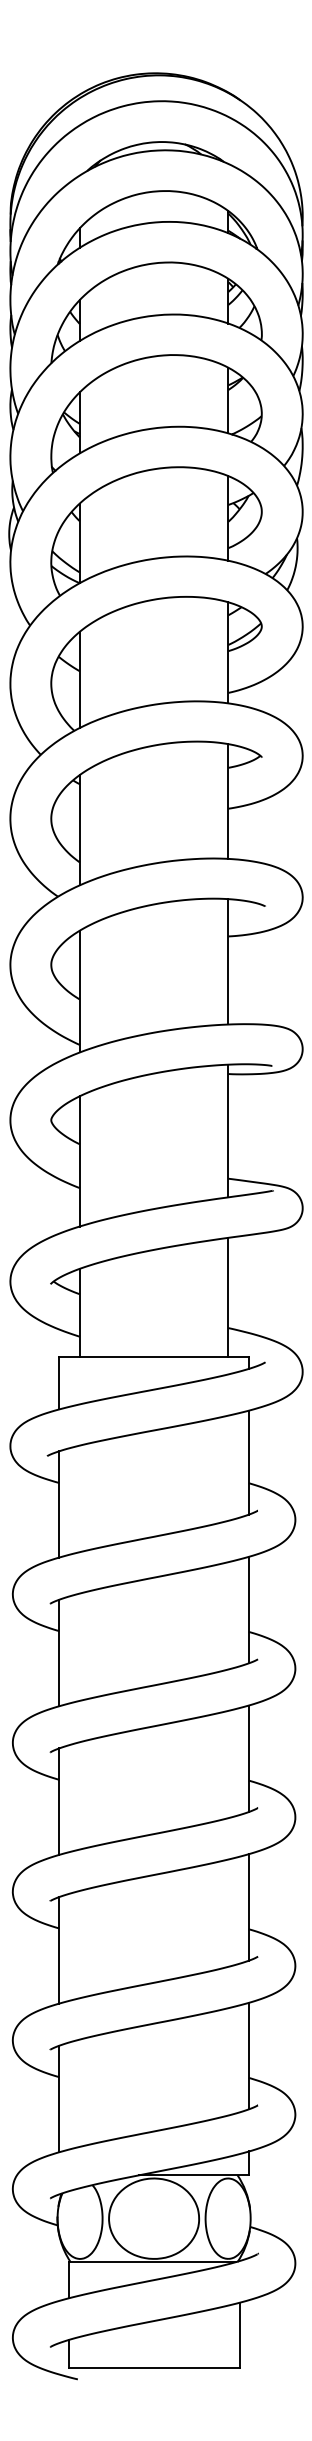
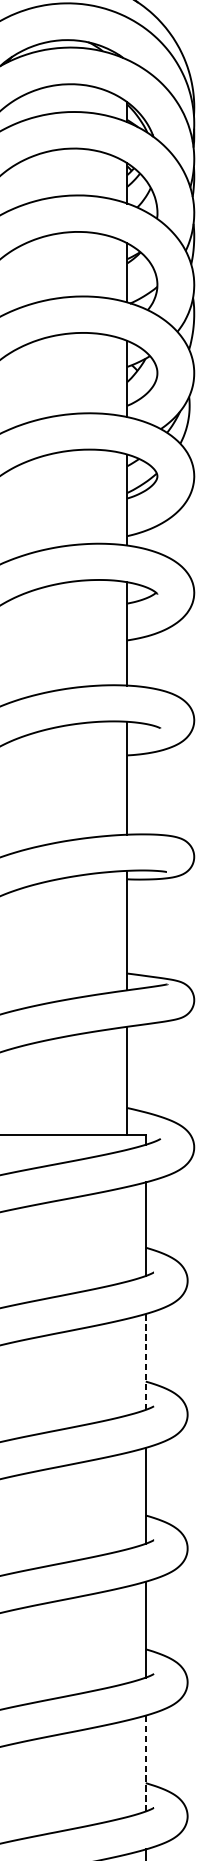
line: (248, 1609) -> (145, 1361), solid -> dashed
line: (248, 2055) -> (145, 1763), solid -> dashed

